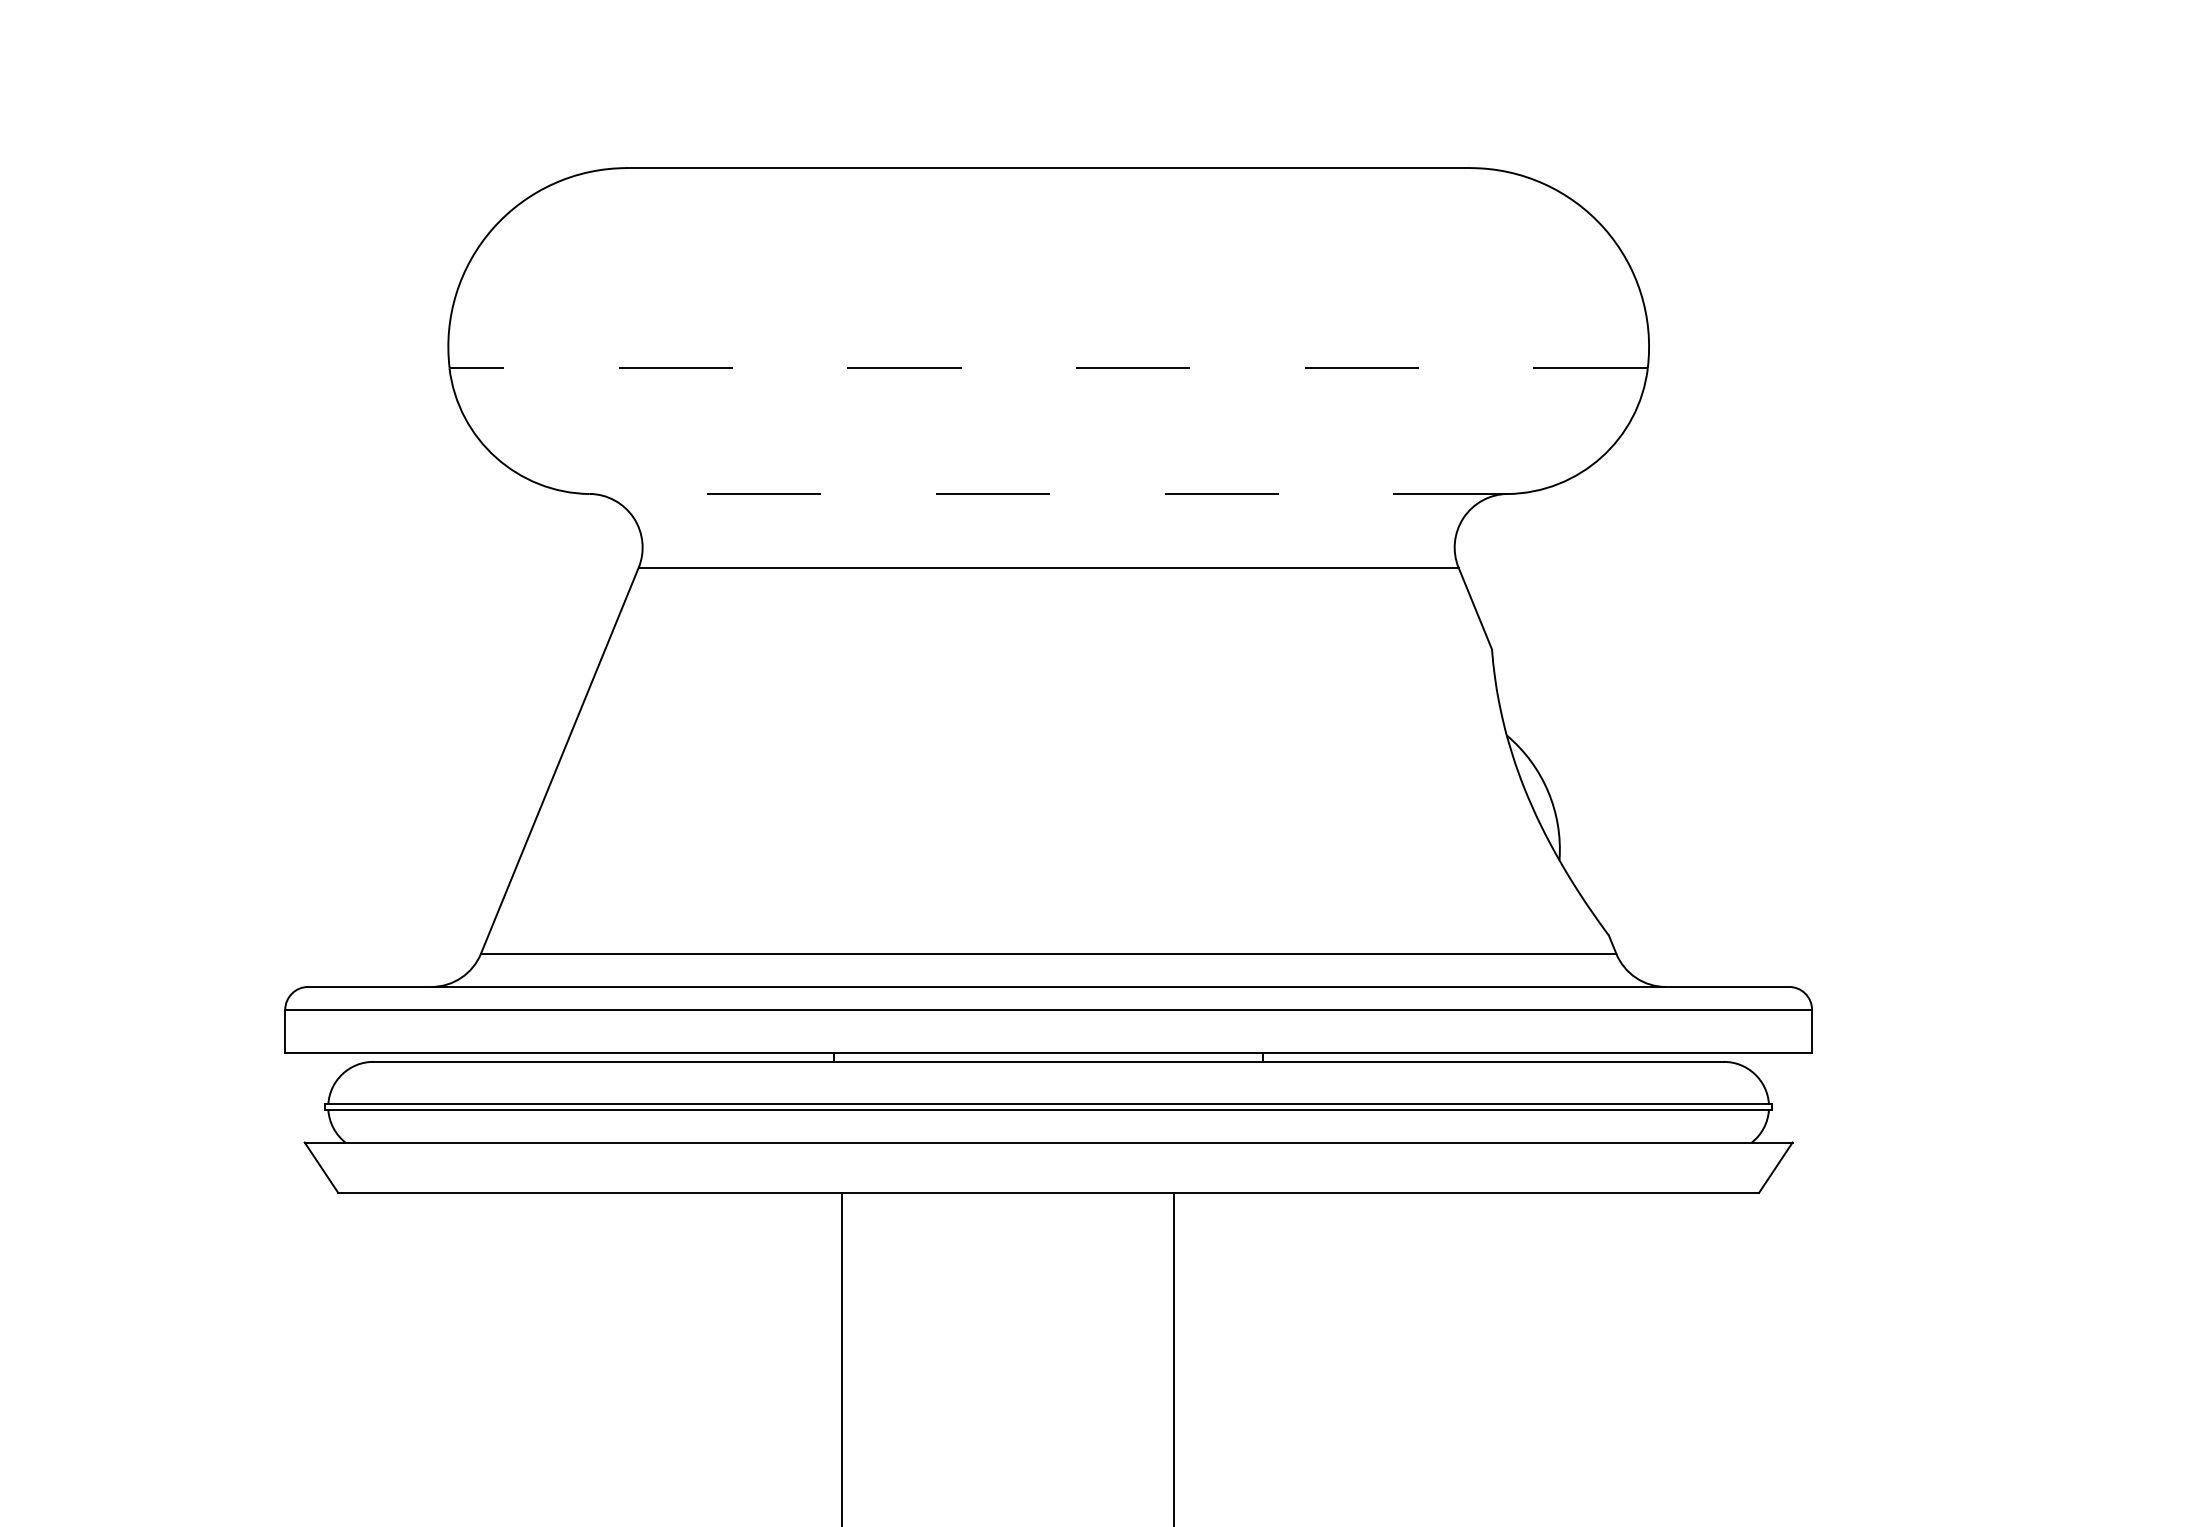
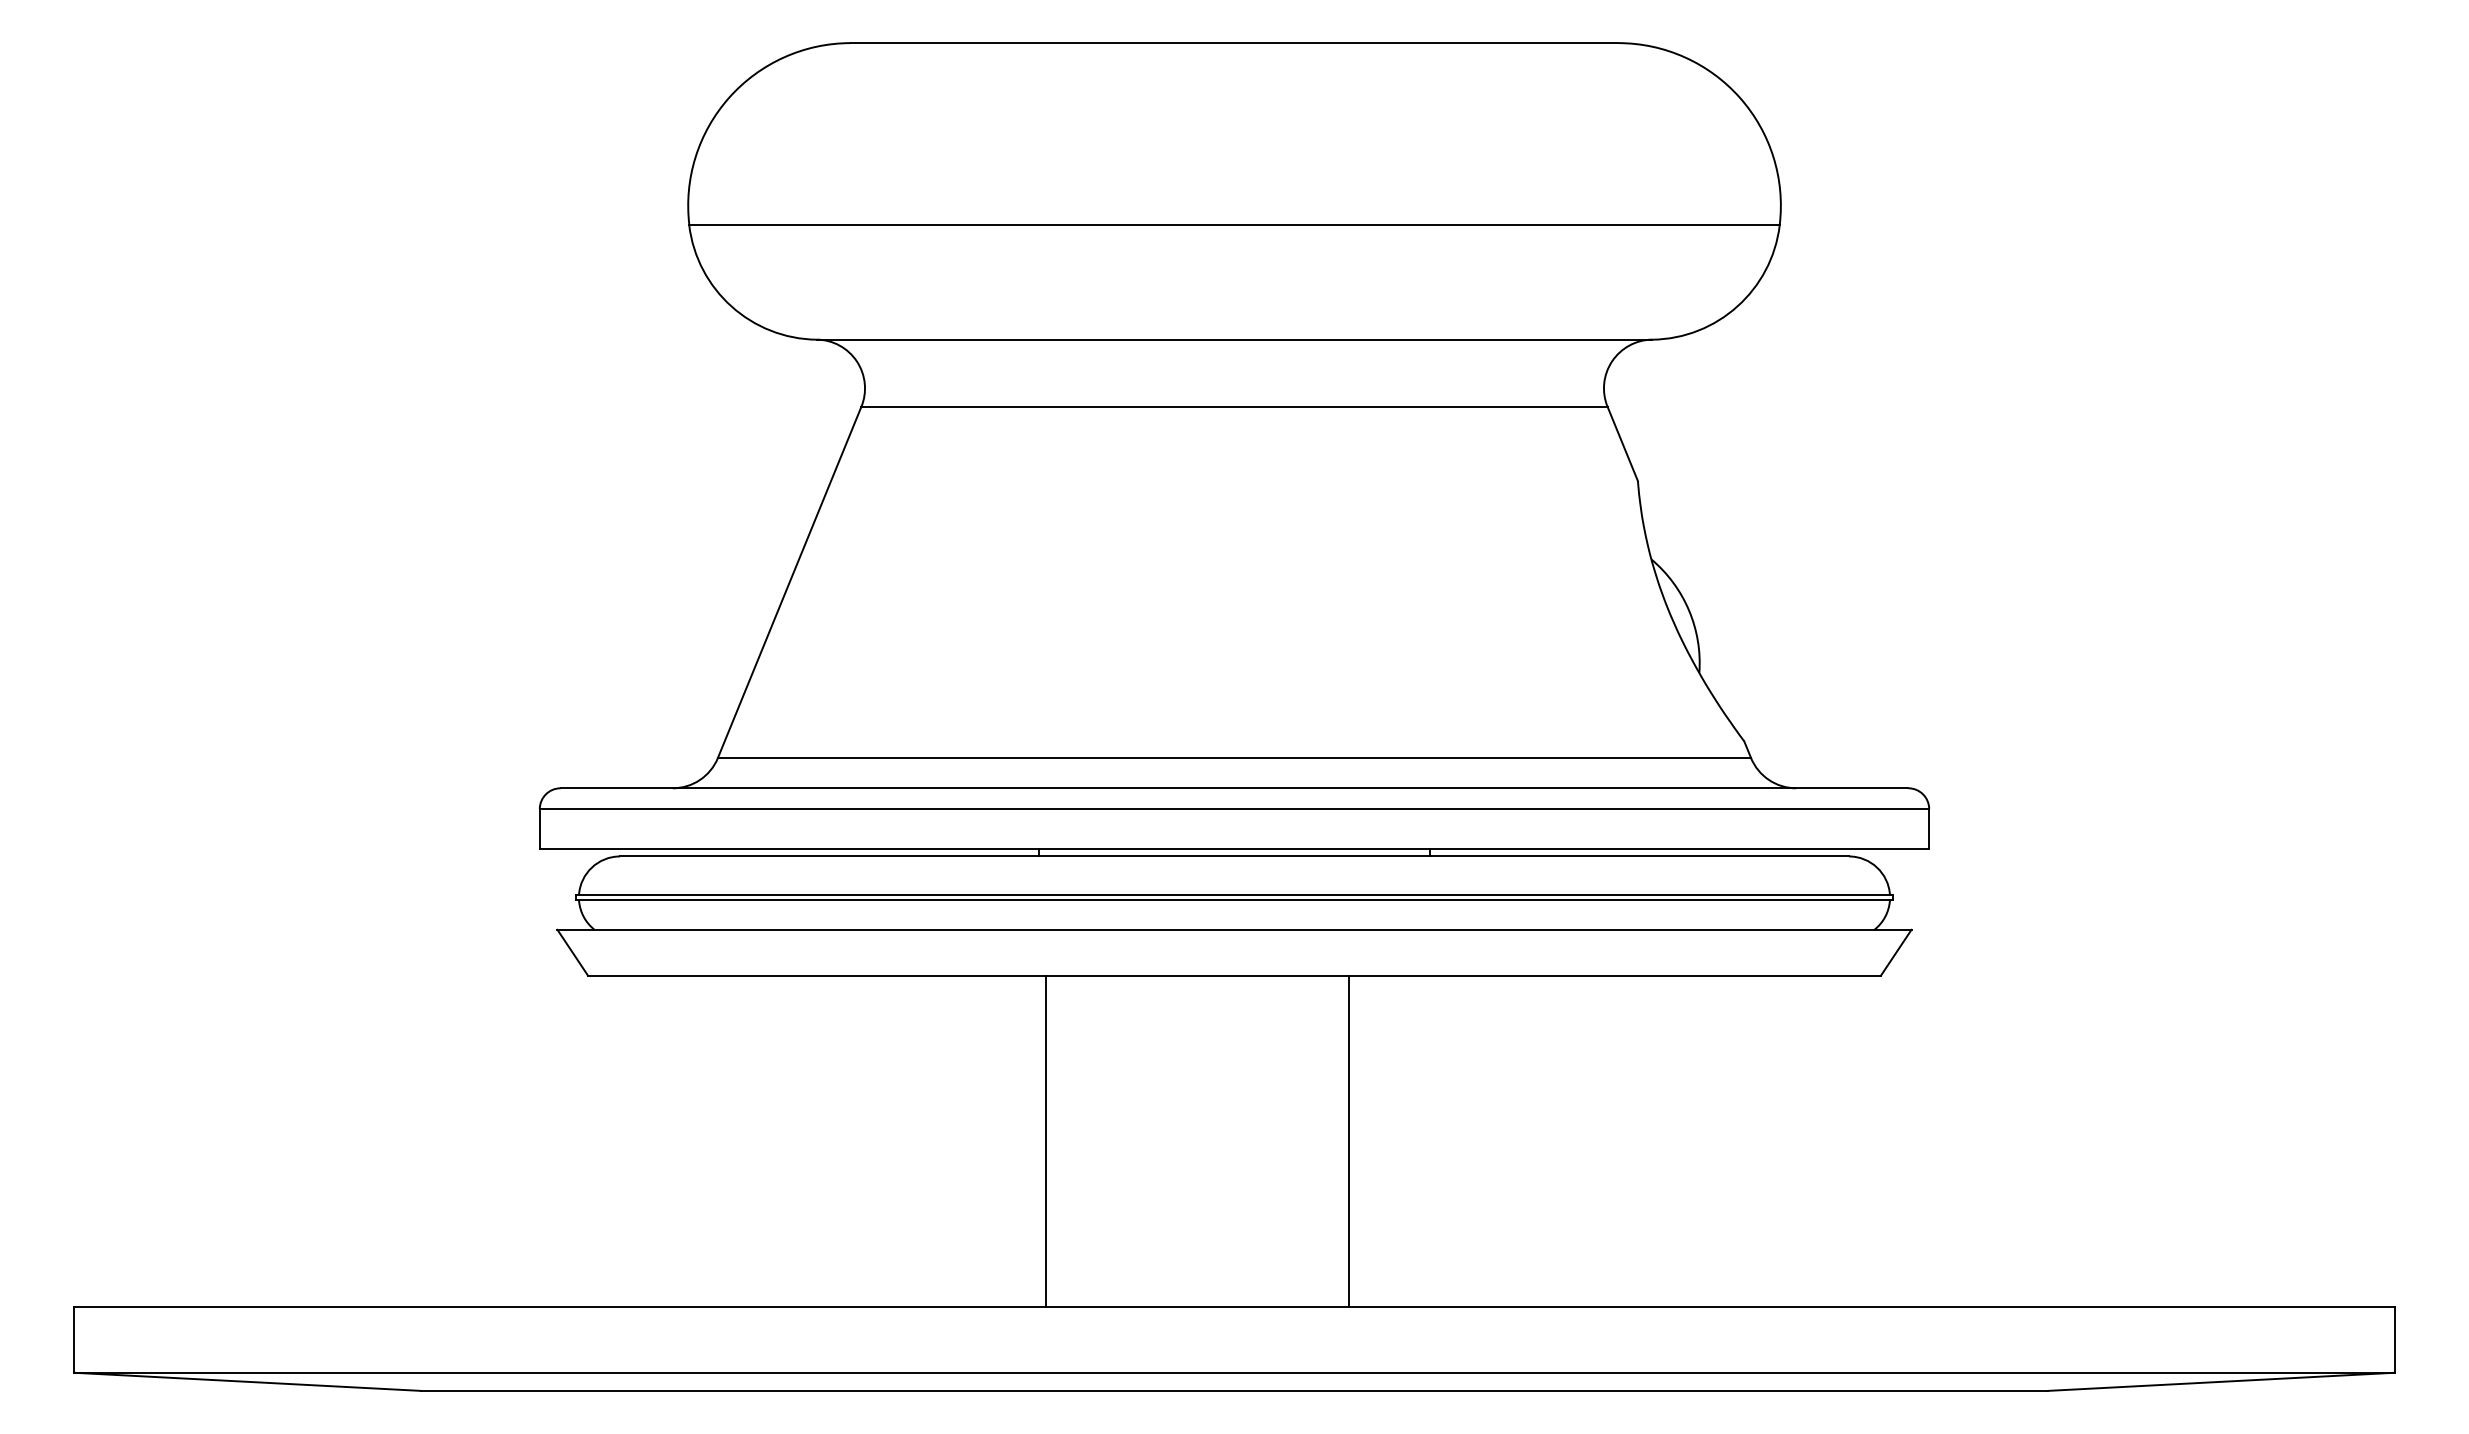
line: (1047, 368) -> (1233, 225), dashed -> solid
line: (1048, 493) -> (1234, 339), dashed -> solid

